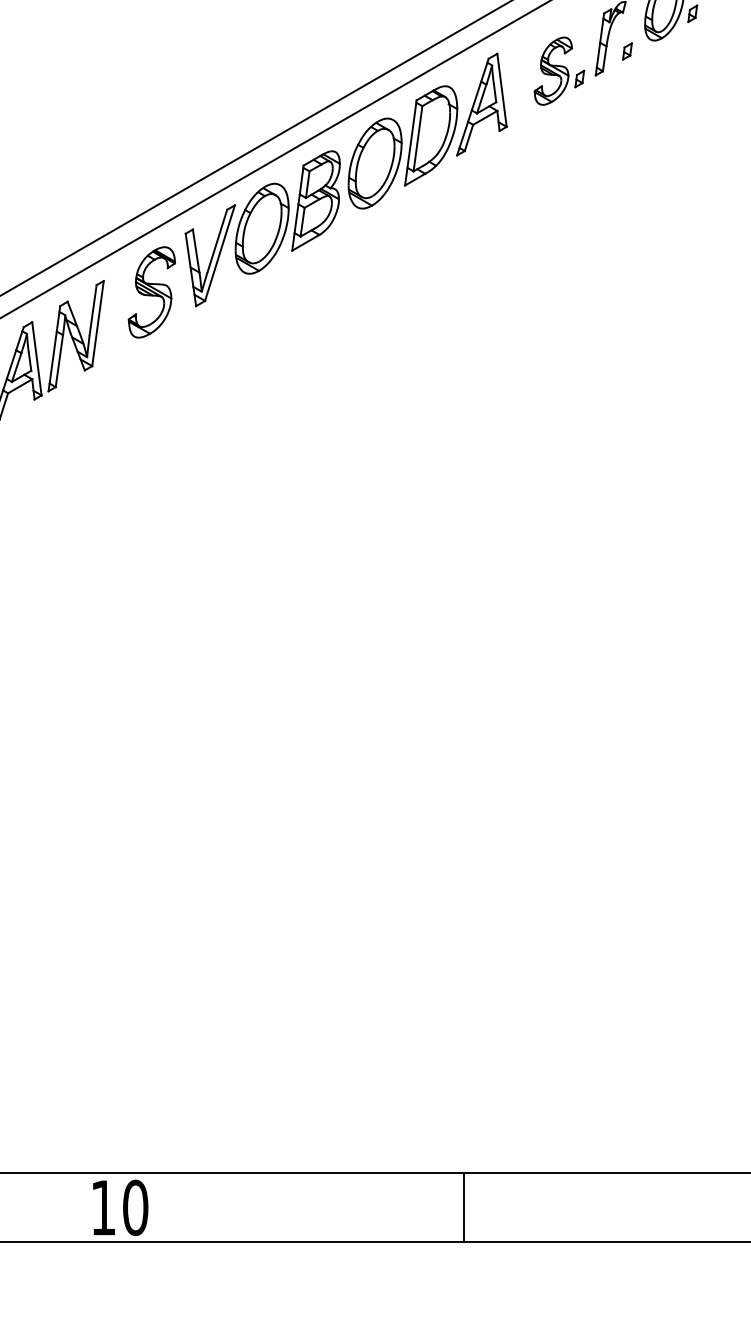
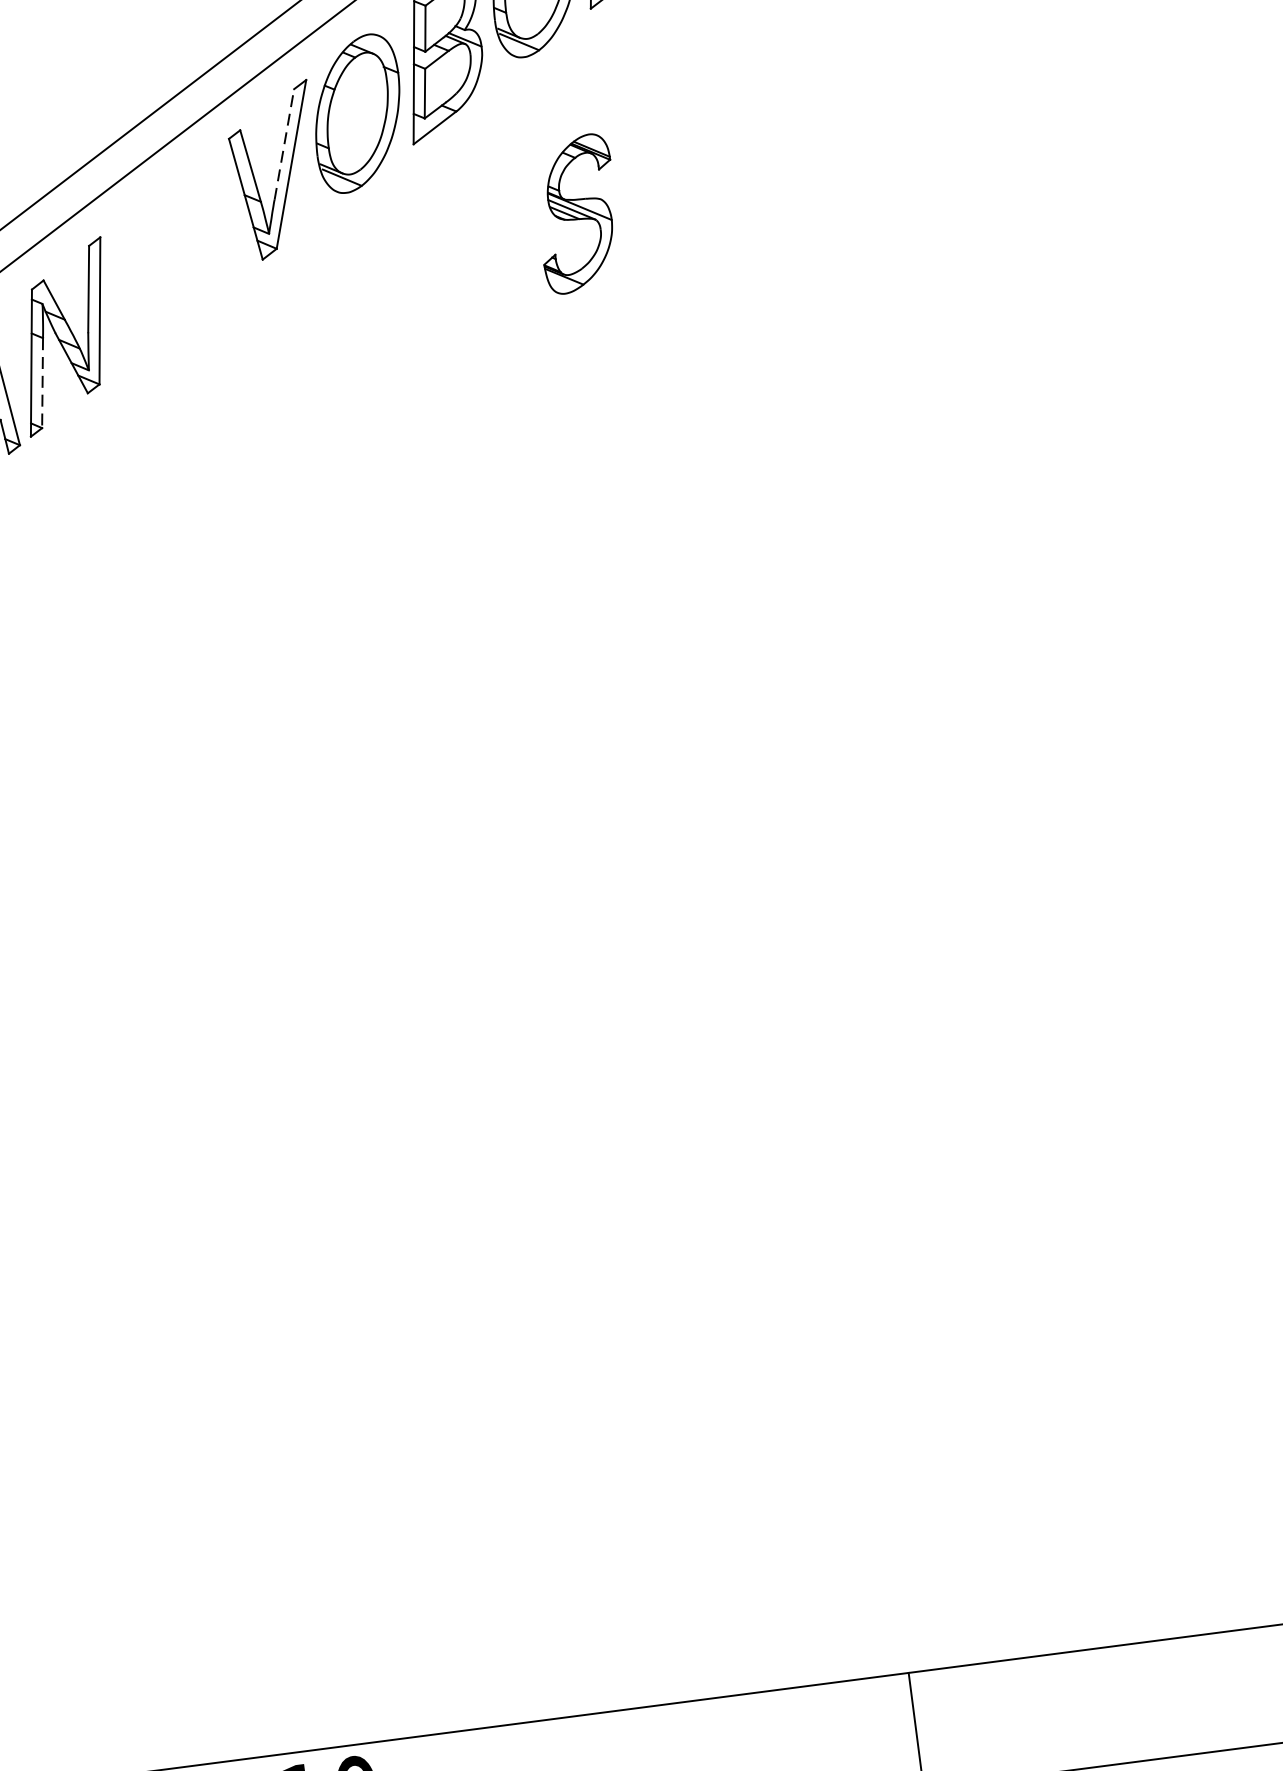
line: (217, 241) -> (284, 145), solid -> dashed
part: (151, 292) -> (576, 214), moved
line: (59, 361) -> (42, 383), solid -> dashed

